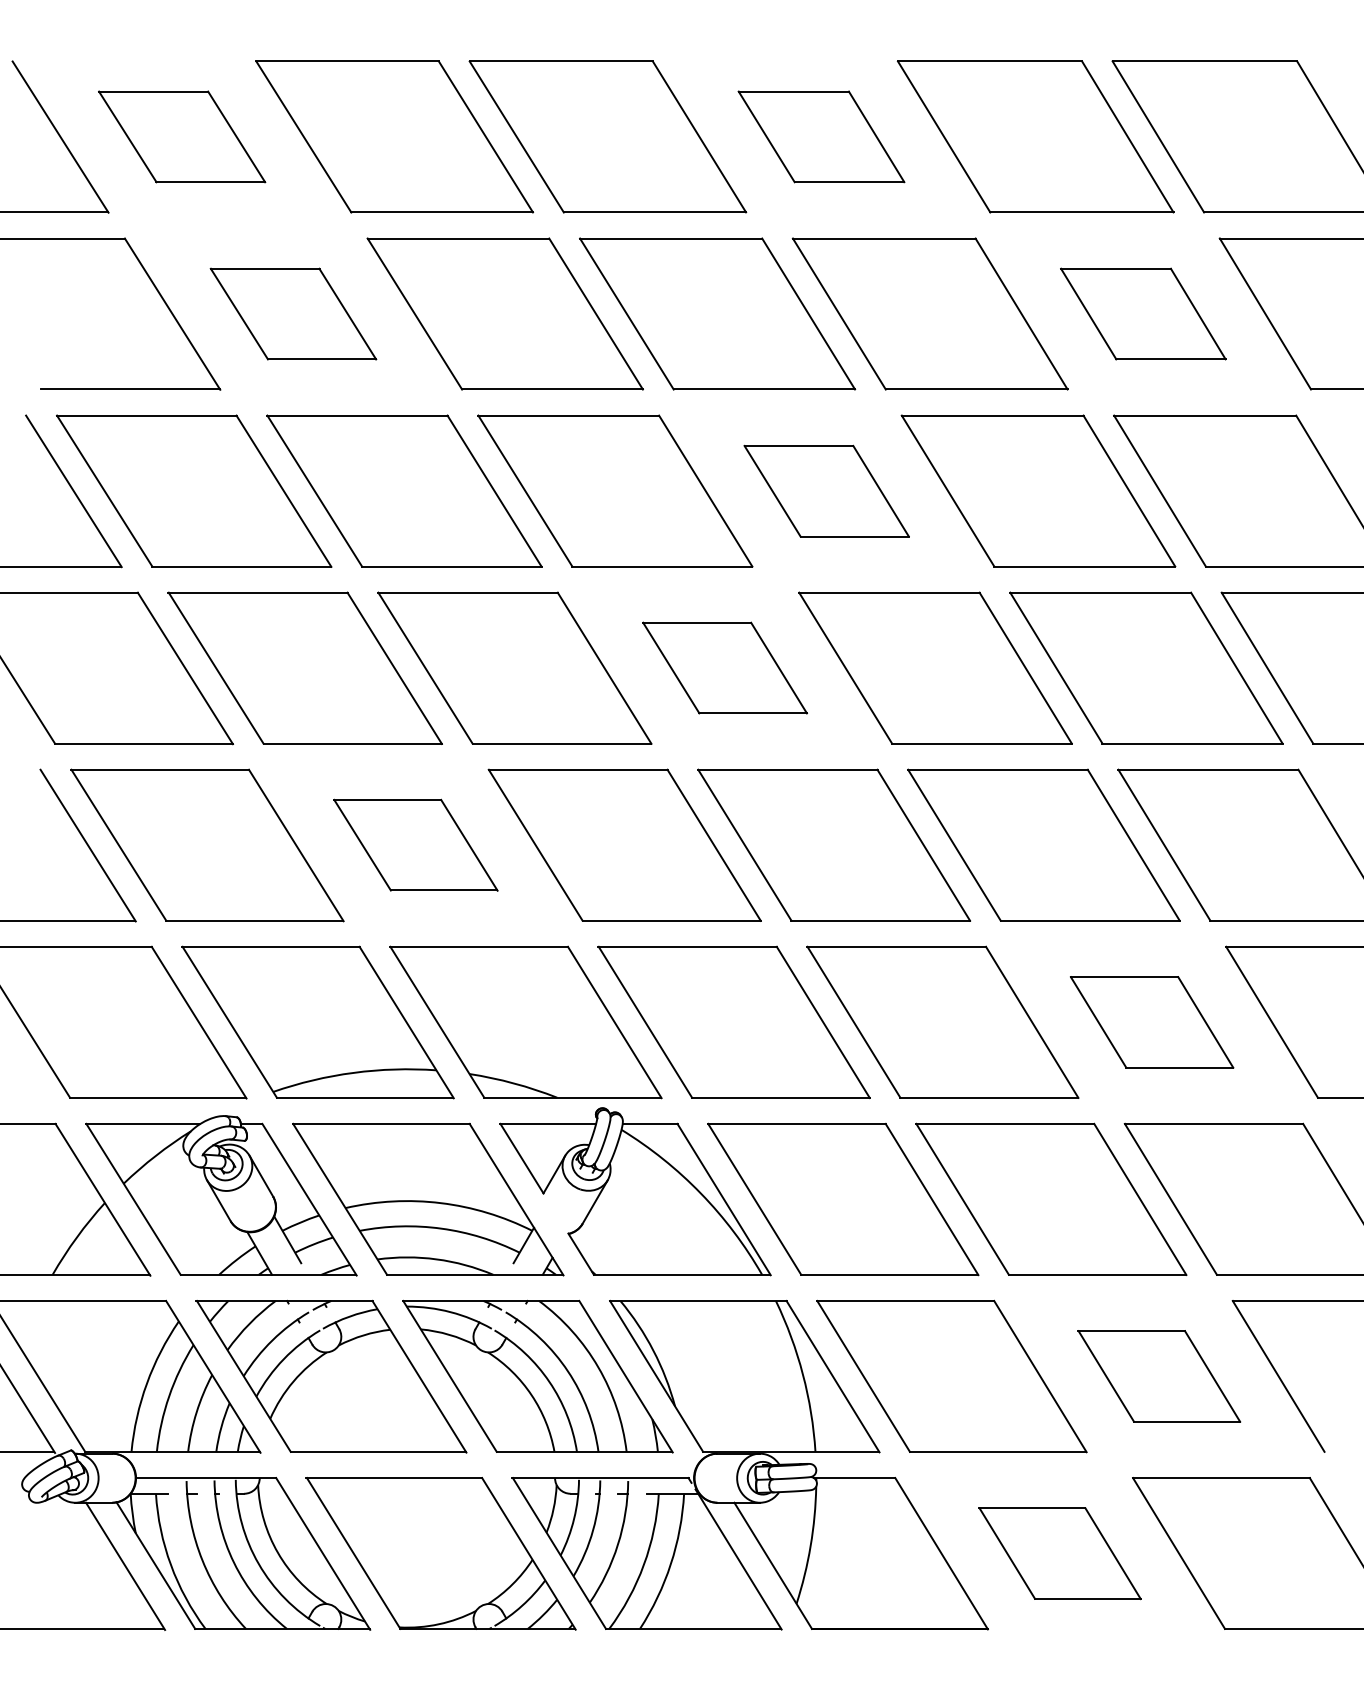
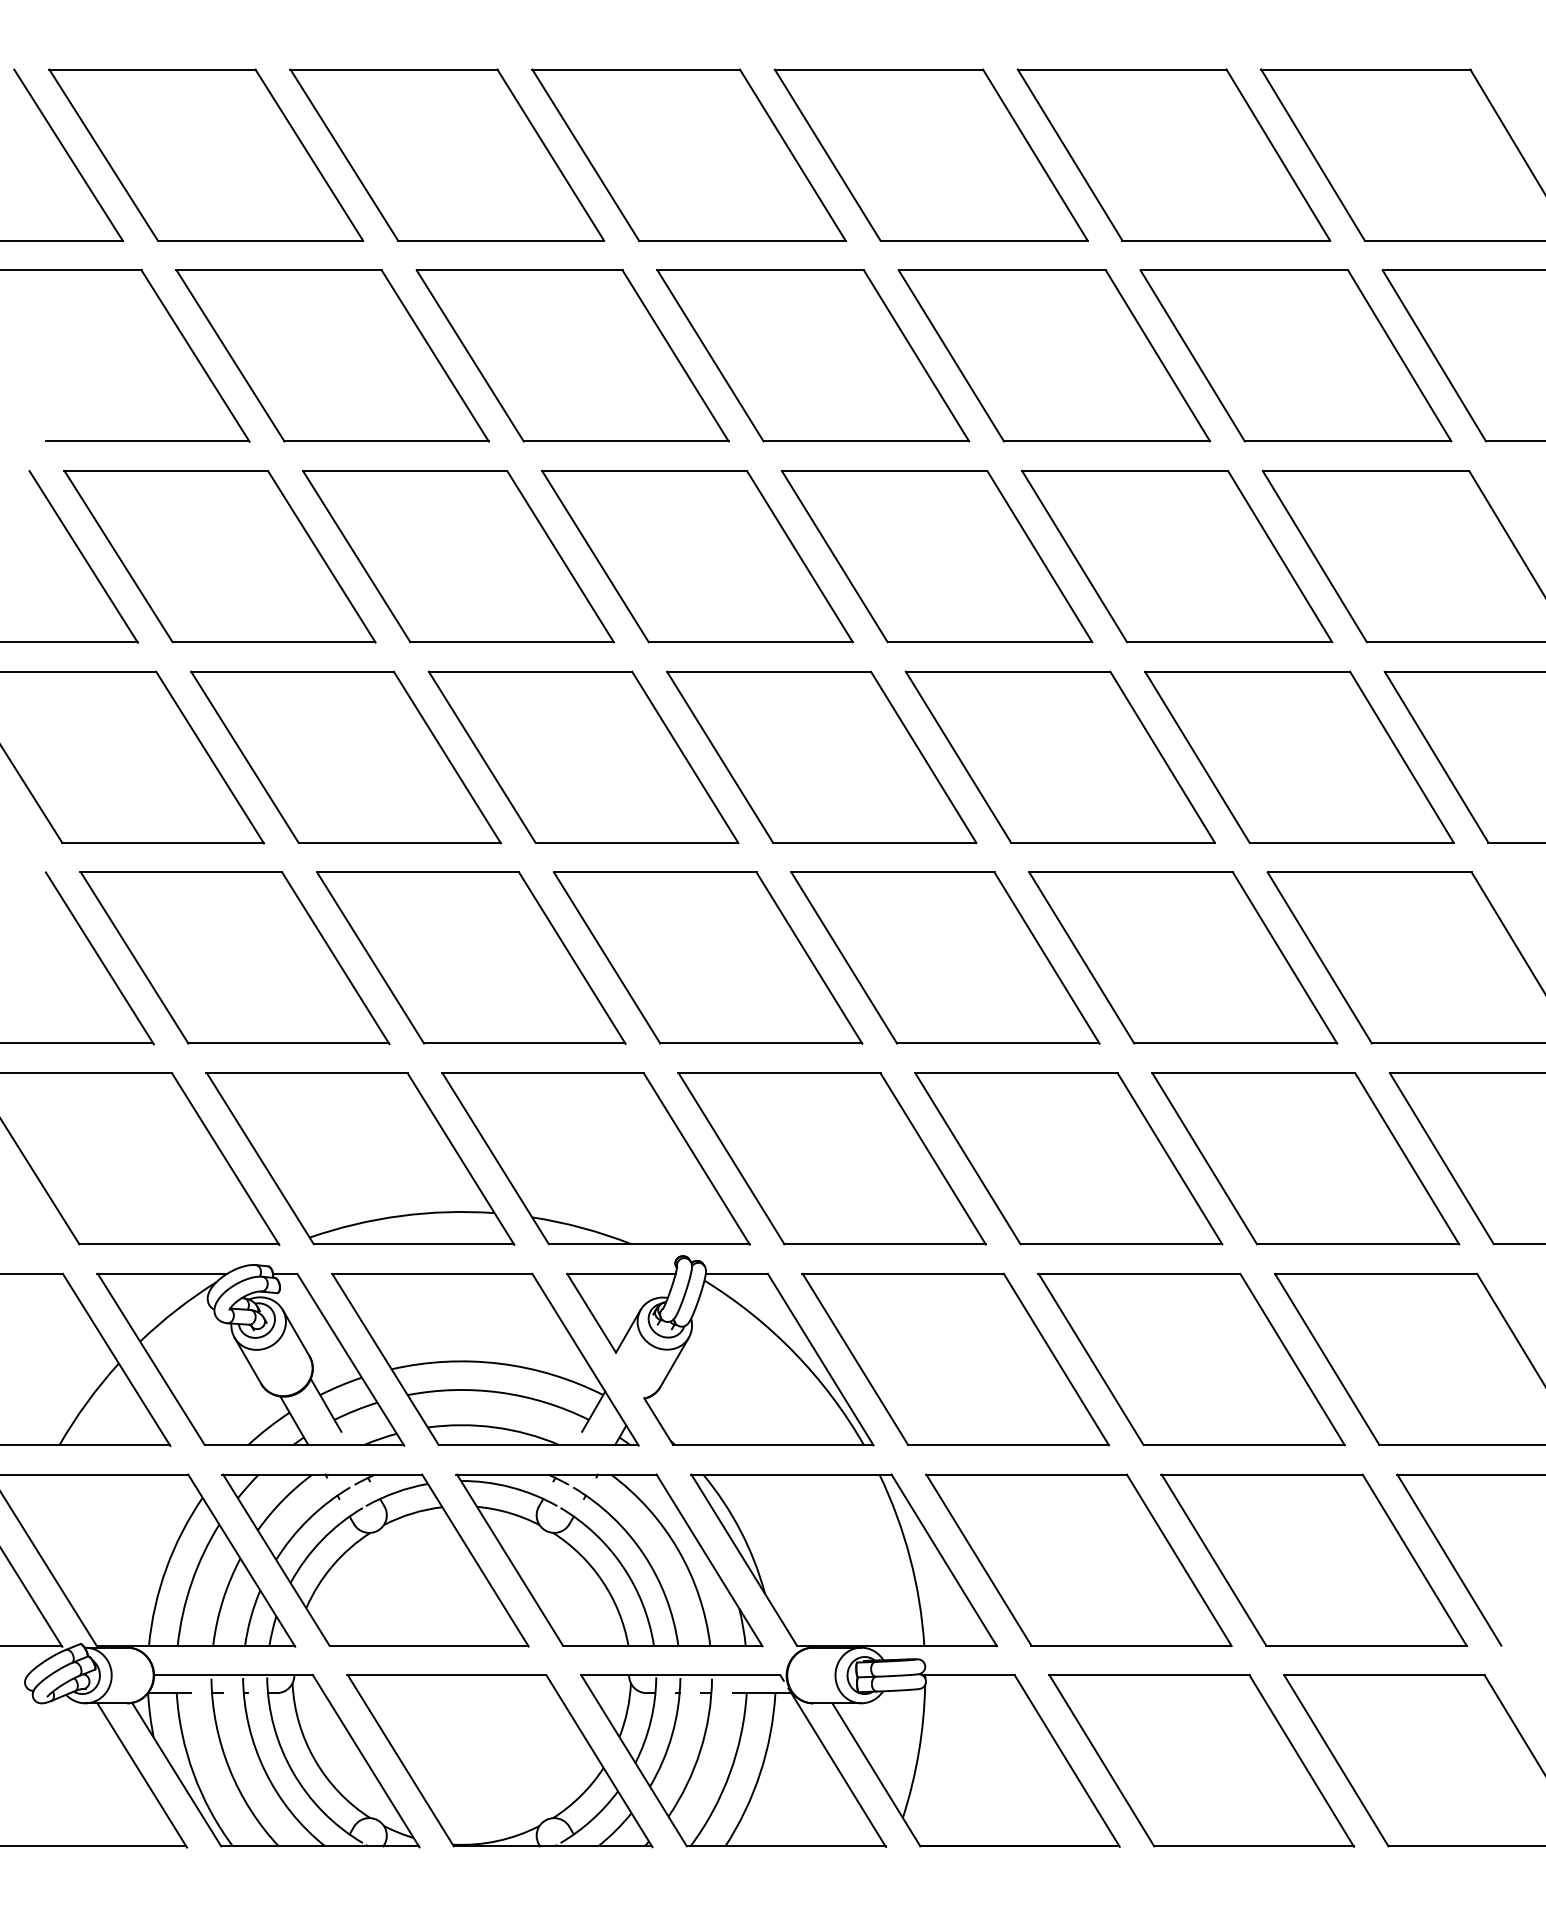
part: (182, 136) -> (206, 154), size x1.67
part: (820, 136) -> (930, 154), size x1.67
part: (293, 313) -> (332, 355), size x1.67
part: (1142, 313) -> (1295, 355), size x1.67
part: (826, 491) -> (936, 556), size x1.67
part: (724, 667) -> (821, 756), size x1.67
part: (416, 844) -> (471, 957), size x1.67
part: (1151, 1022) -> (1305, 1158), size x1.67
part: (1158, 1375) -> (1313, 1559), size x1.67
part: (1060, 1553) -> (1201, 1760), size x1.67

